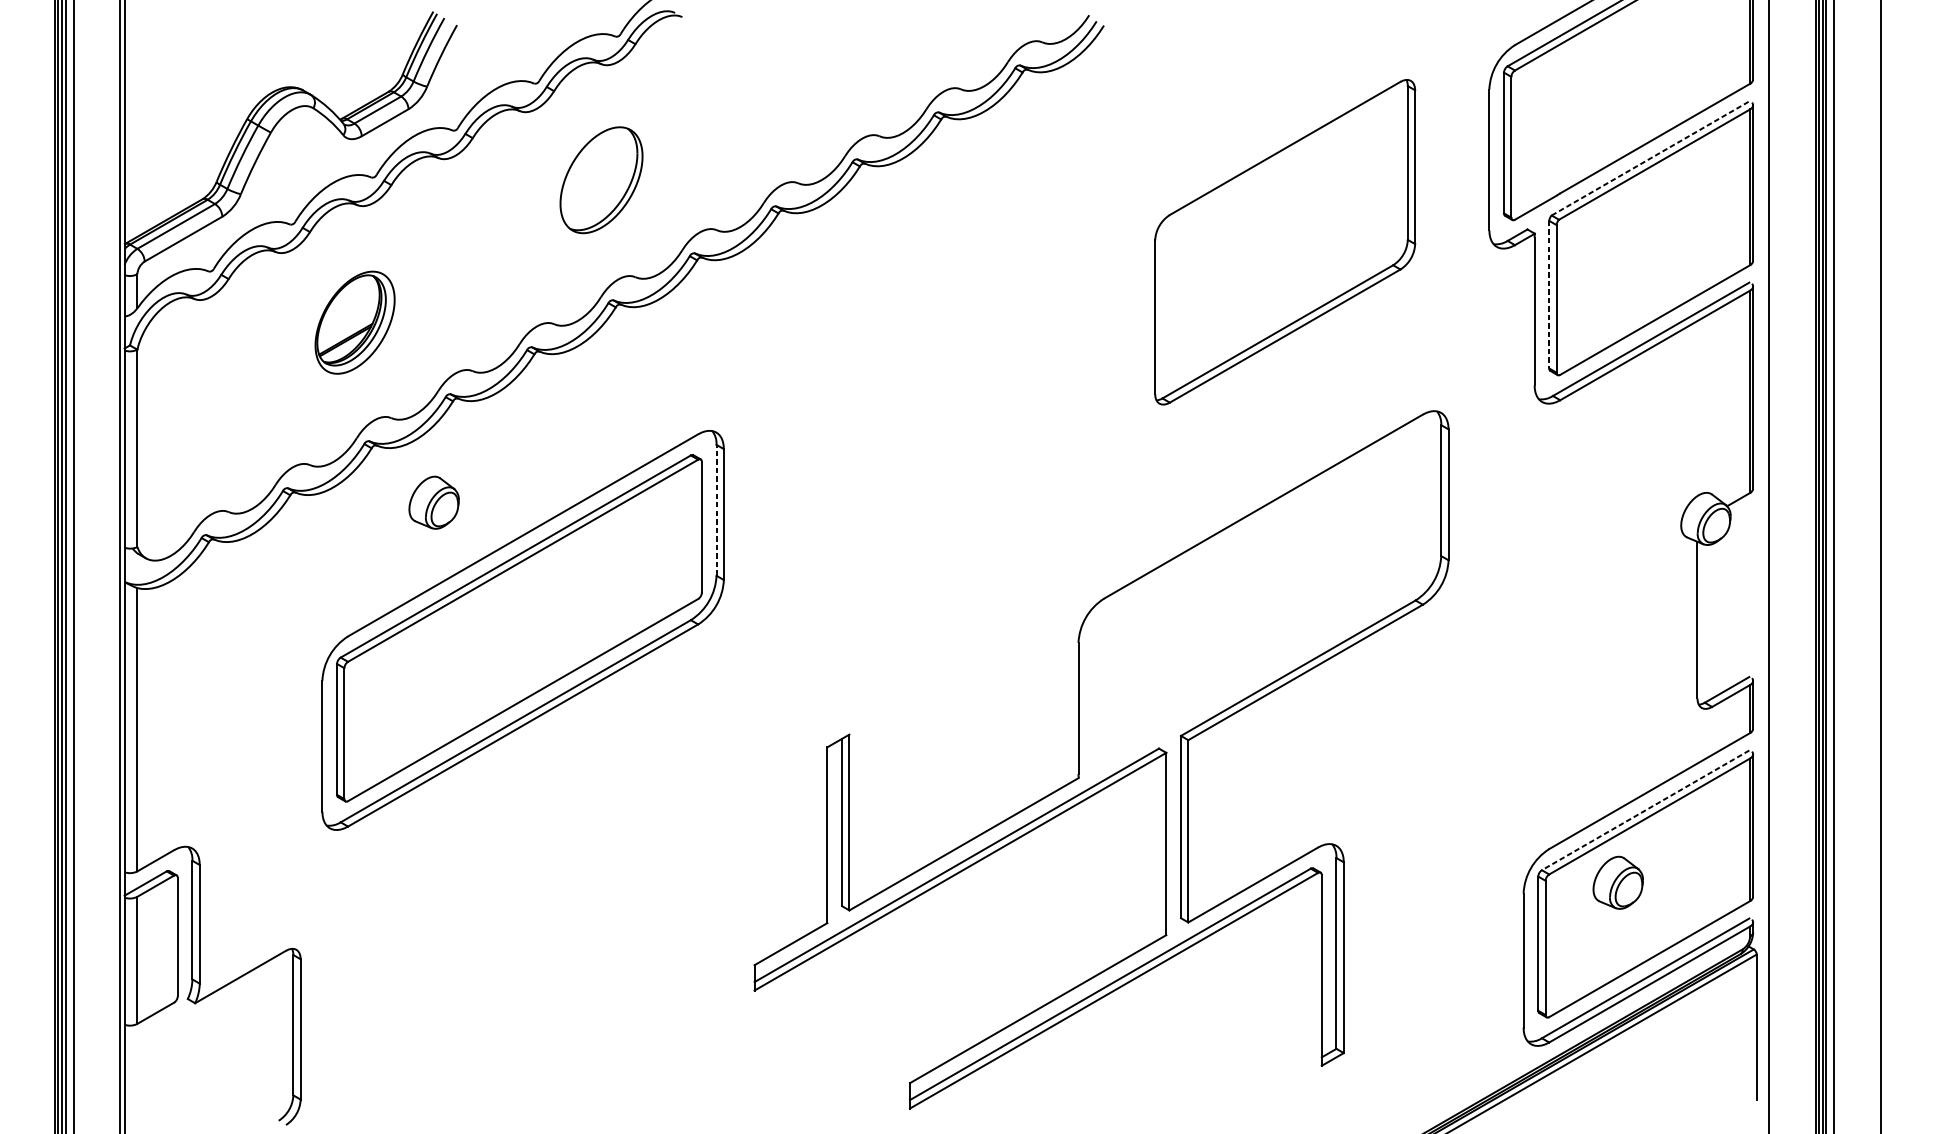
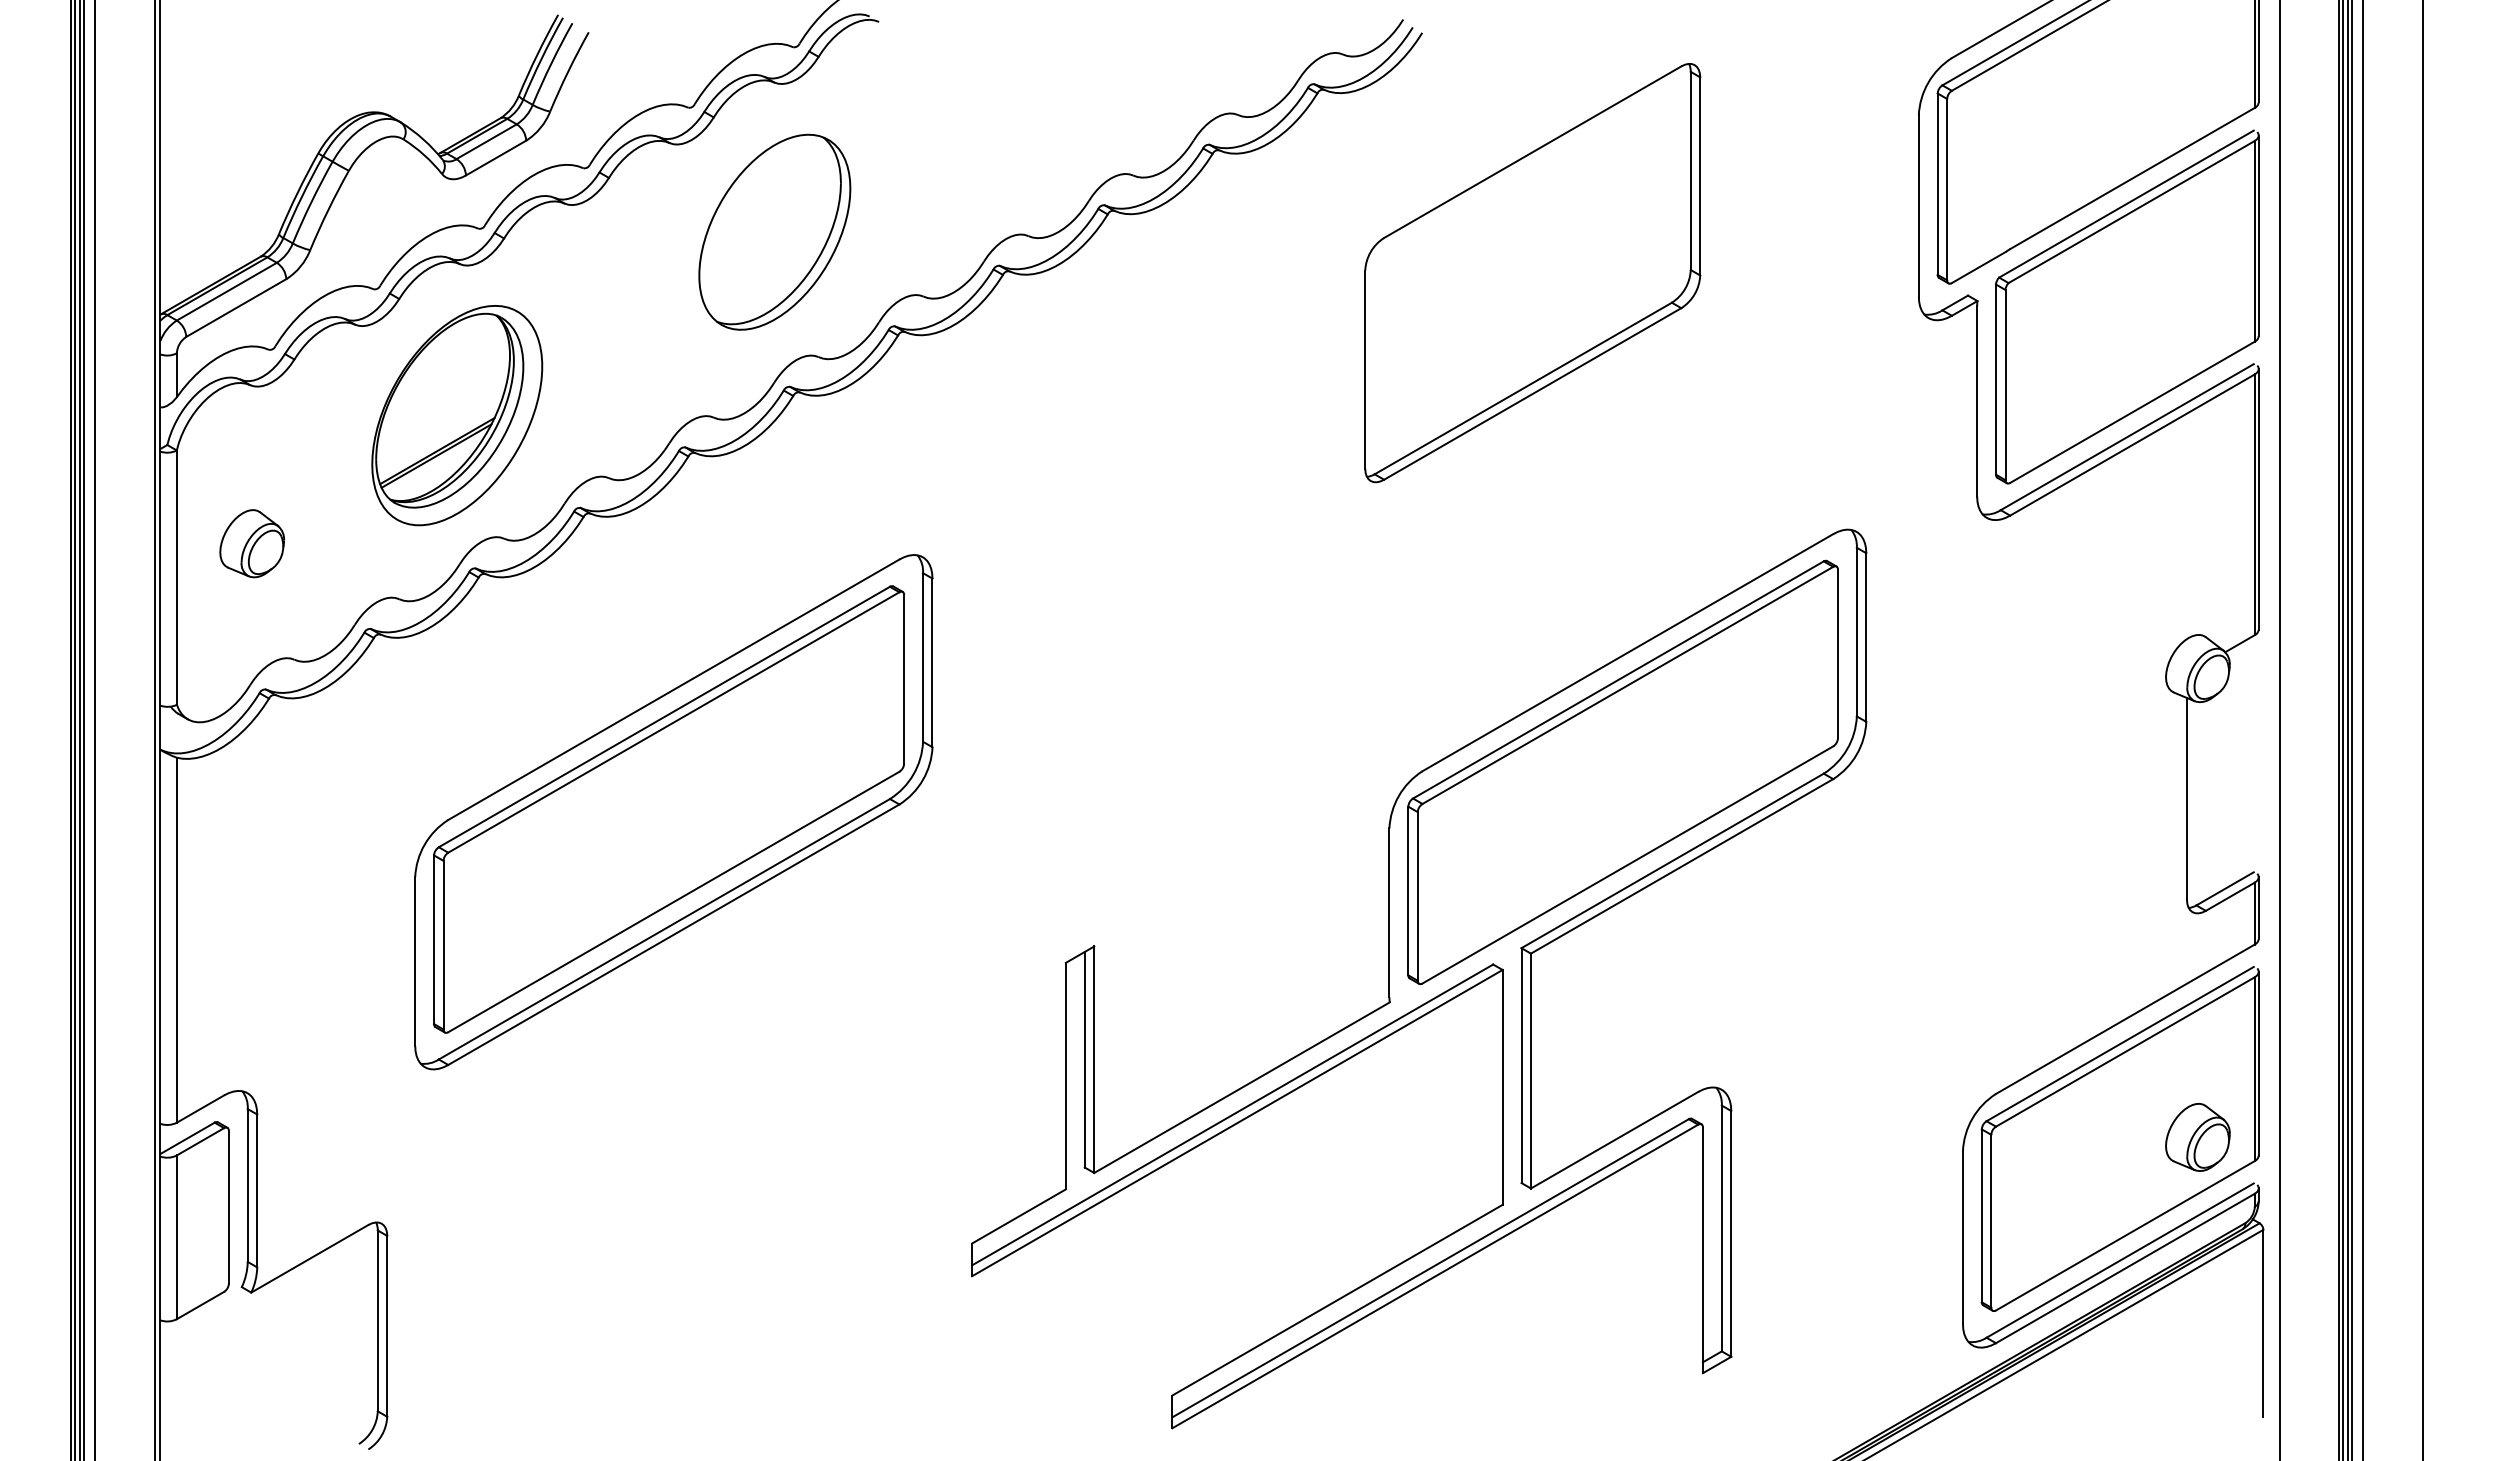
line: (1650, 157) -> (2126, 203), dashed -> solid
part: (601, 179) -> (774, 231), size x1.43
part: (1284, 242) -> (1532, 273), moved
line: (1549, 295) -> (1996, 380), dashed -> solid
part: (355, 322) -> (457, 415), size x1.67
part: (433, 502) -> (251, 543), moved
line: (716, 509) -> (923, 656), dashed -> solid
part: (1259, 598) -> (1622, 771), added
line: (1645, 810) -> (2119, 1044), dashed -> solid
part: (1617, 882) -> (2197, 1137), moved

